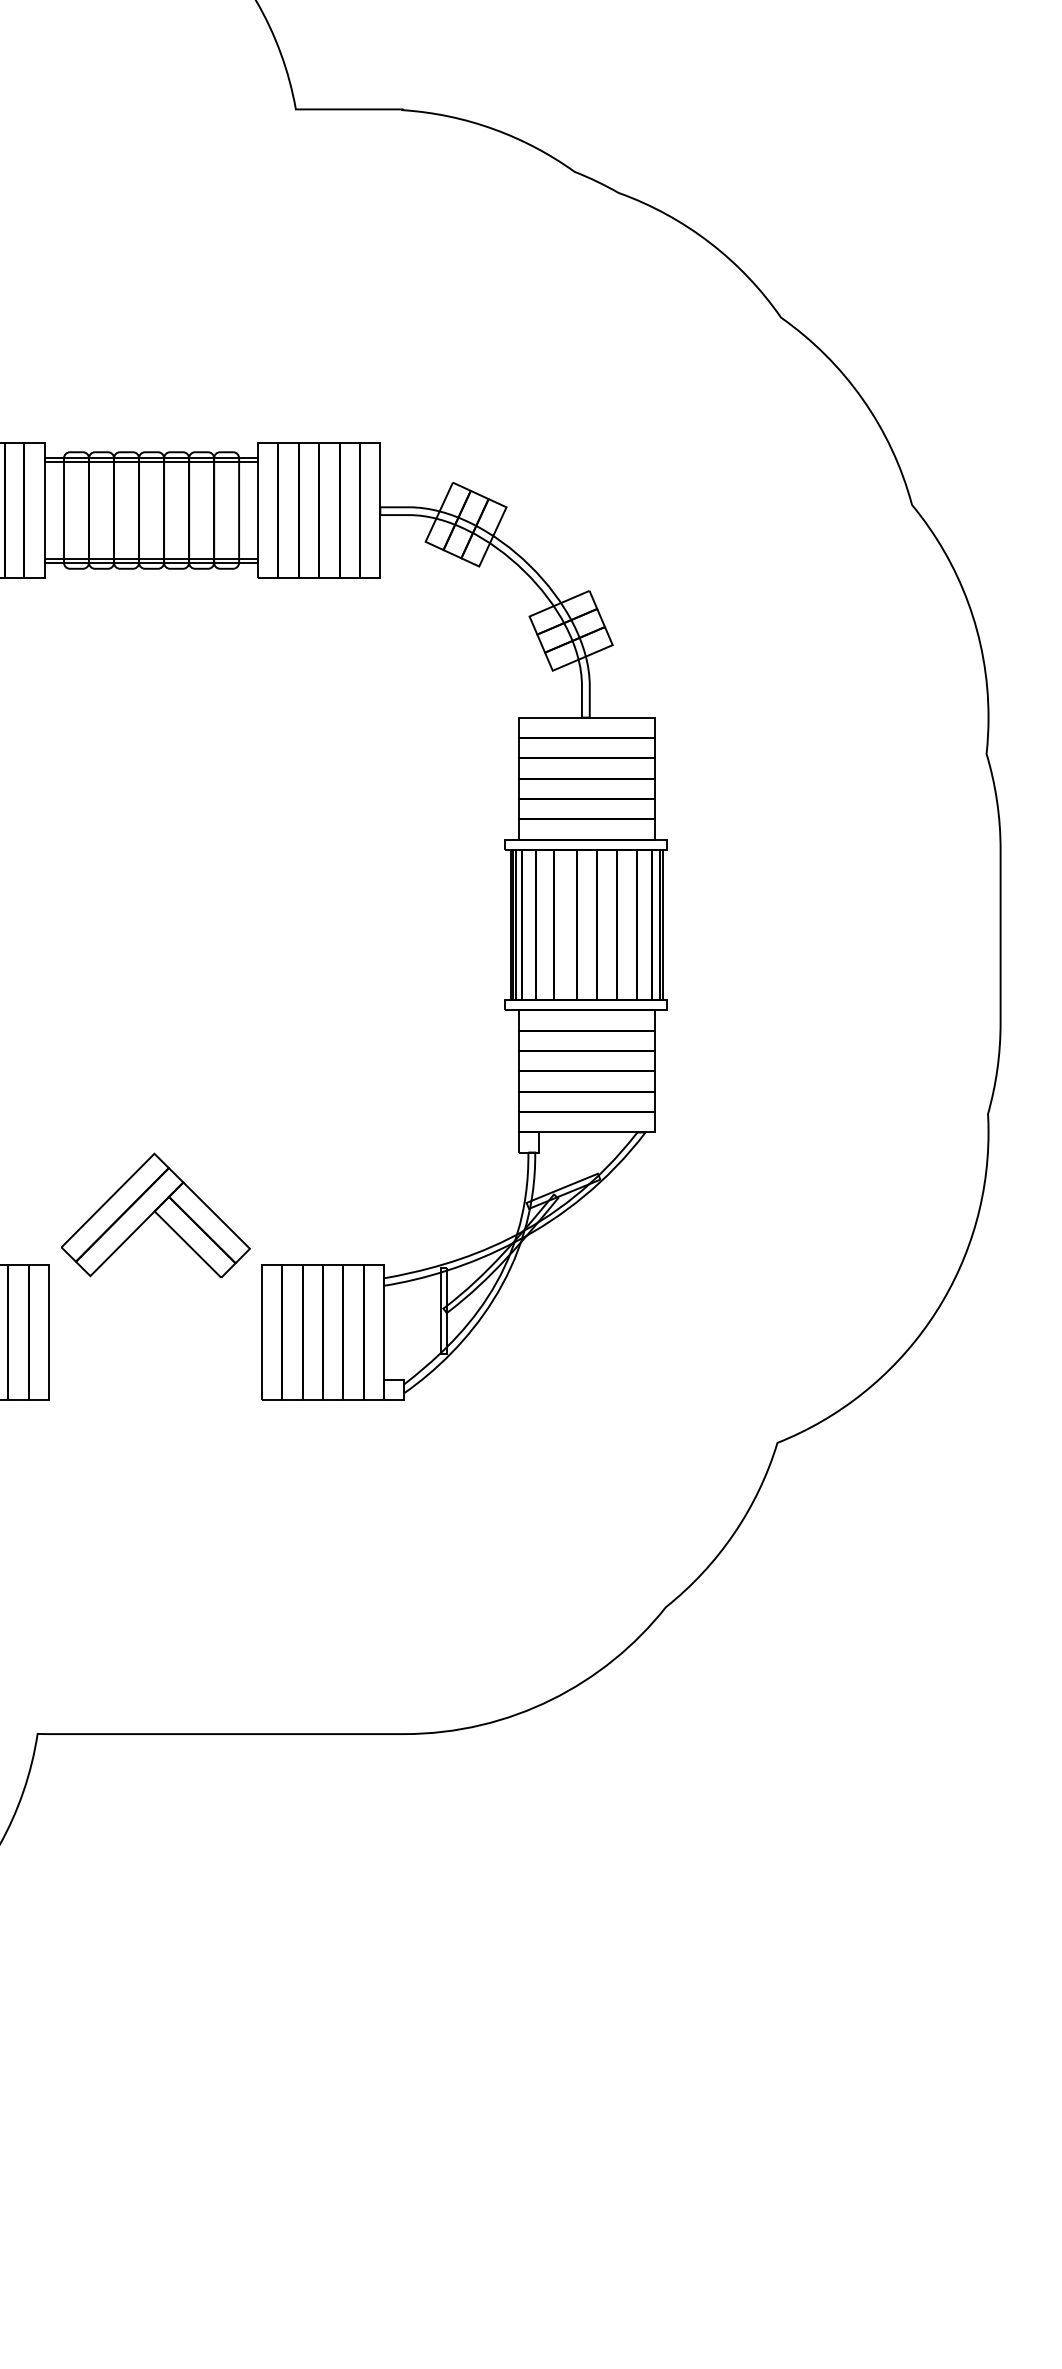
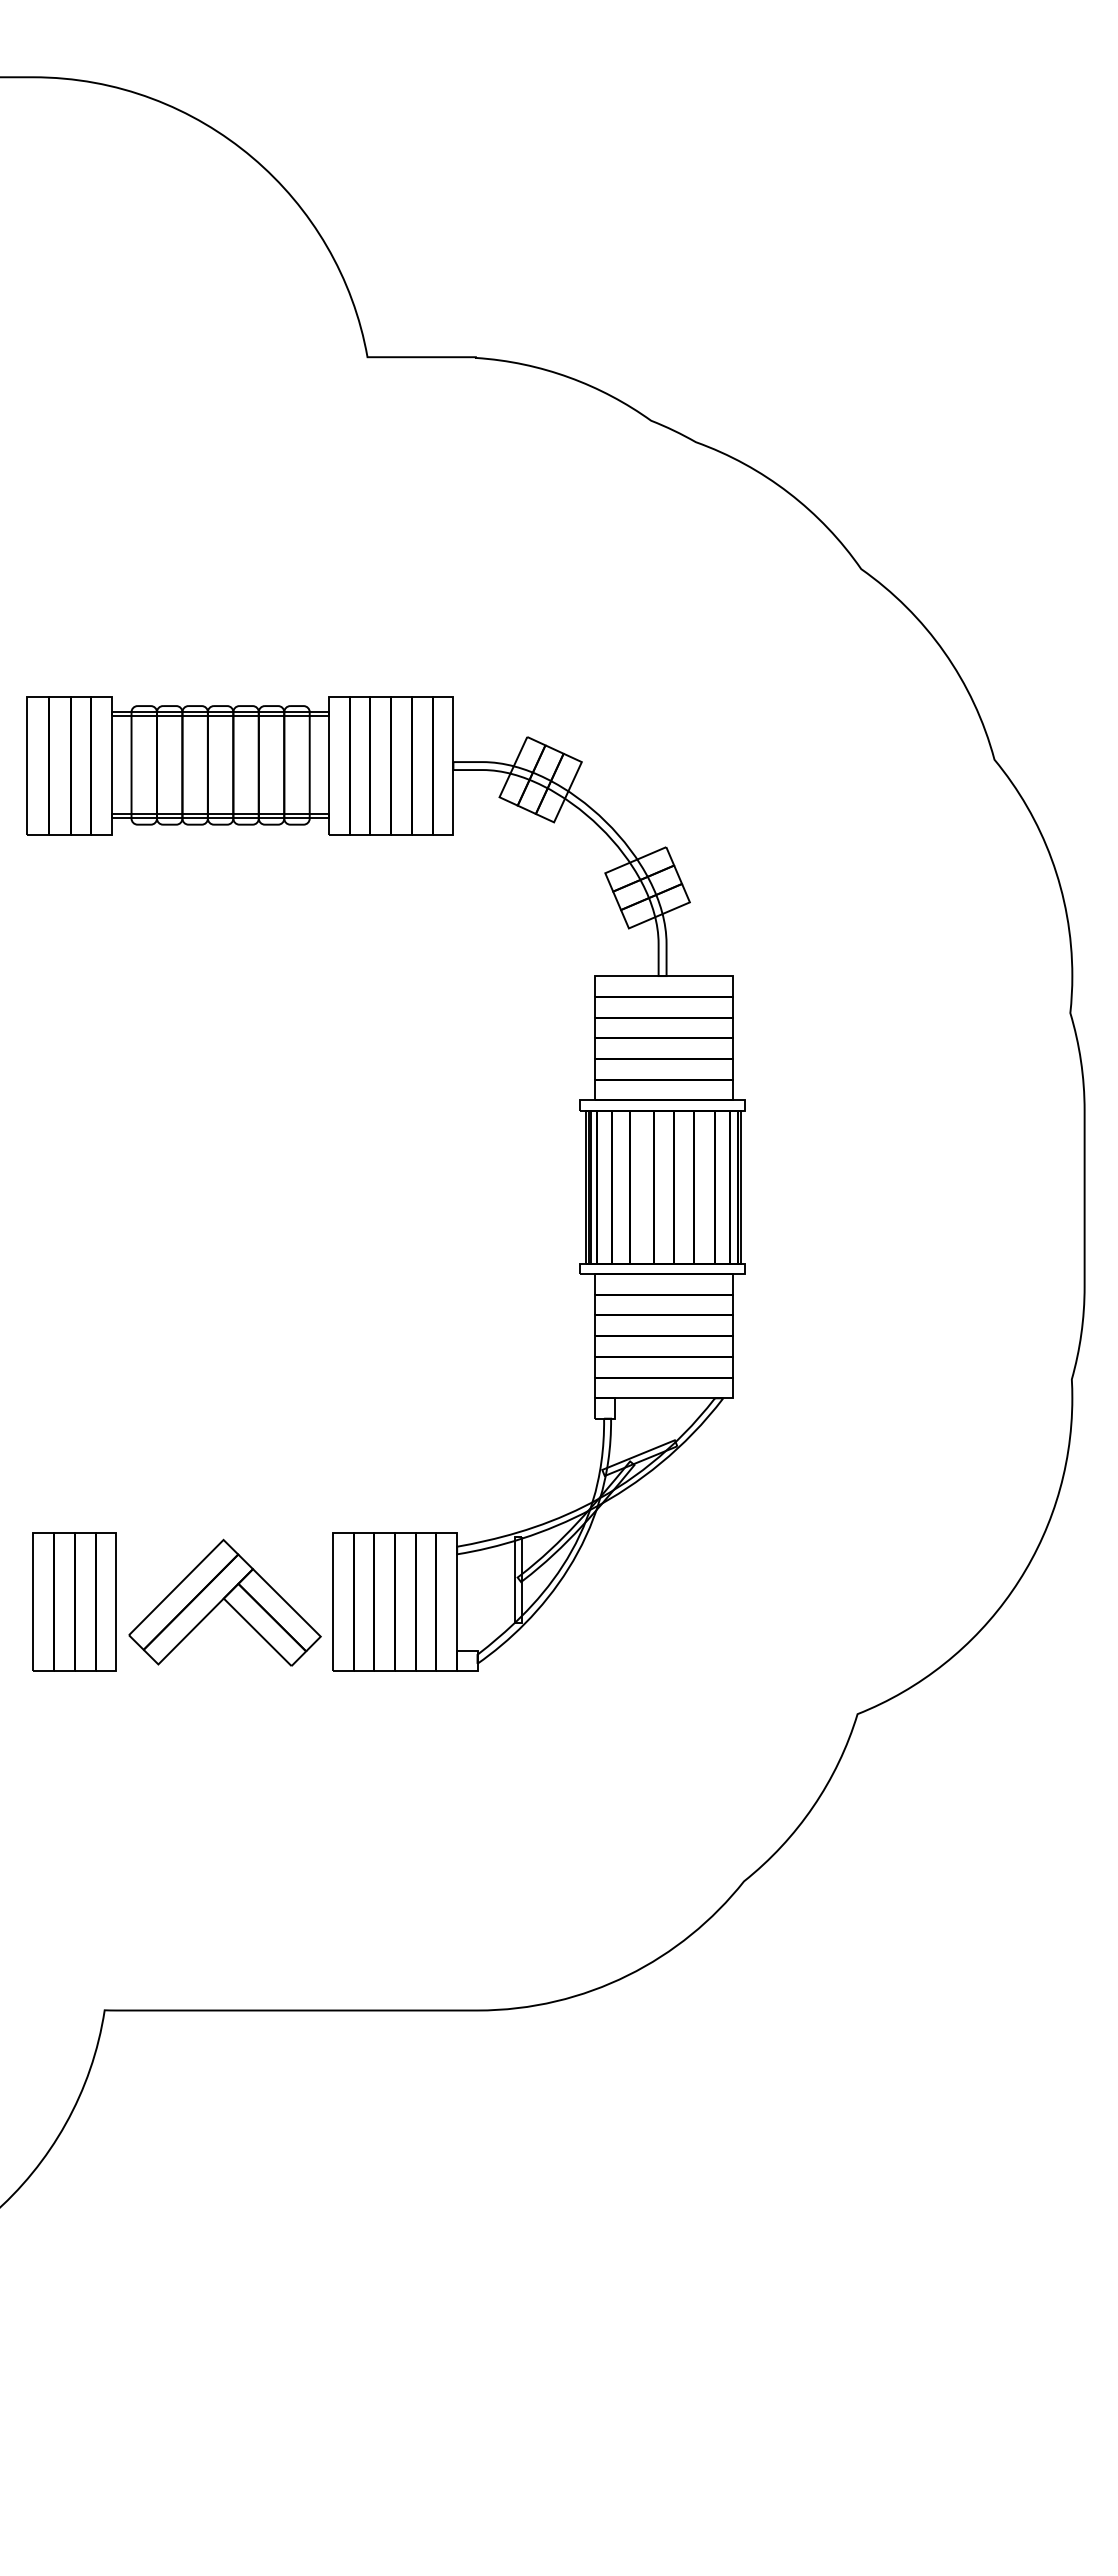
part: (155, 1215) -> (224, 1602), moved

